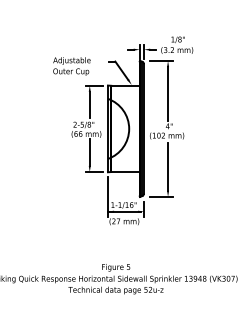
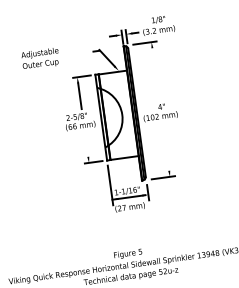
text: (71, 66) -> (40, 59), moved
line: (168, 94) -> (156, 75), removed
line: (89, 152) -> (86, 143), removed
line: (168, 166) -> (166, 146), removed

